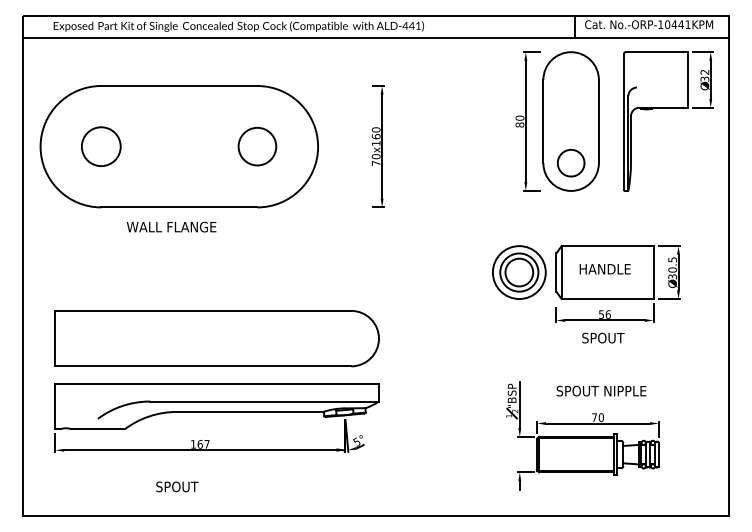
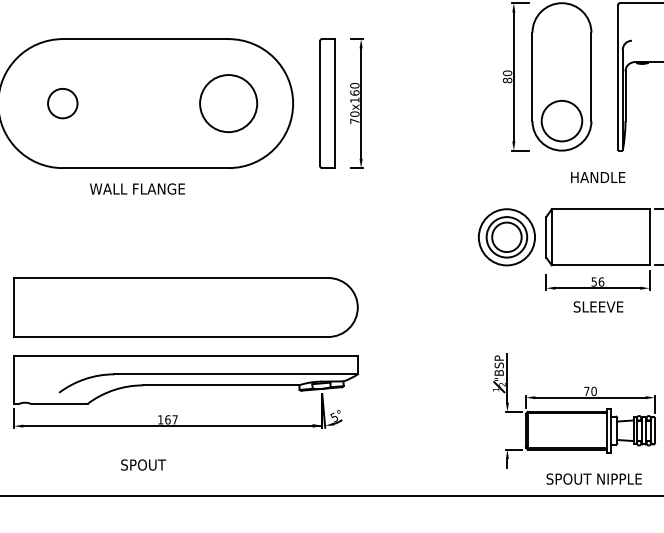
circle: (101, 146) -> (63, 103), size x0.71
circle: (257, 146) -> (228, 103), size x1.43
part: (350, 146) -> (327, 103), added
circle: (571, 163) -> (562, 121), size x1.43
text: (604, 269) -> (597, 177), moved
text: (610, 337) -> (603, 306), SPOUT -> SLEEVE
text: (601, 390) -> (594, 478), moved

